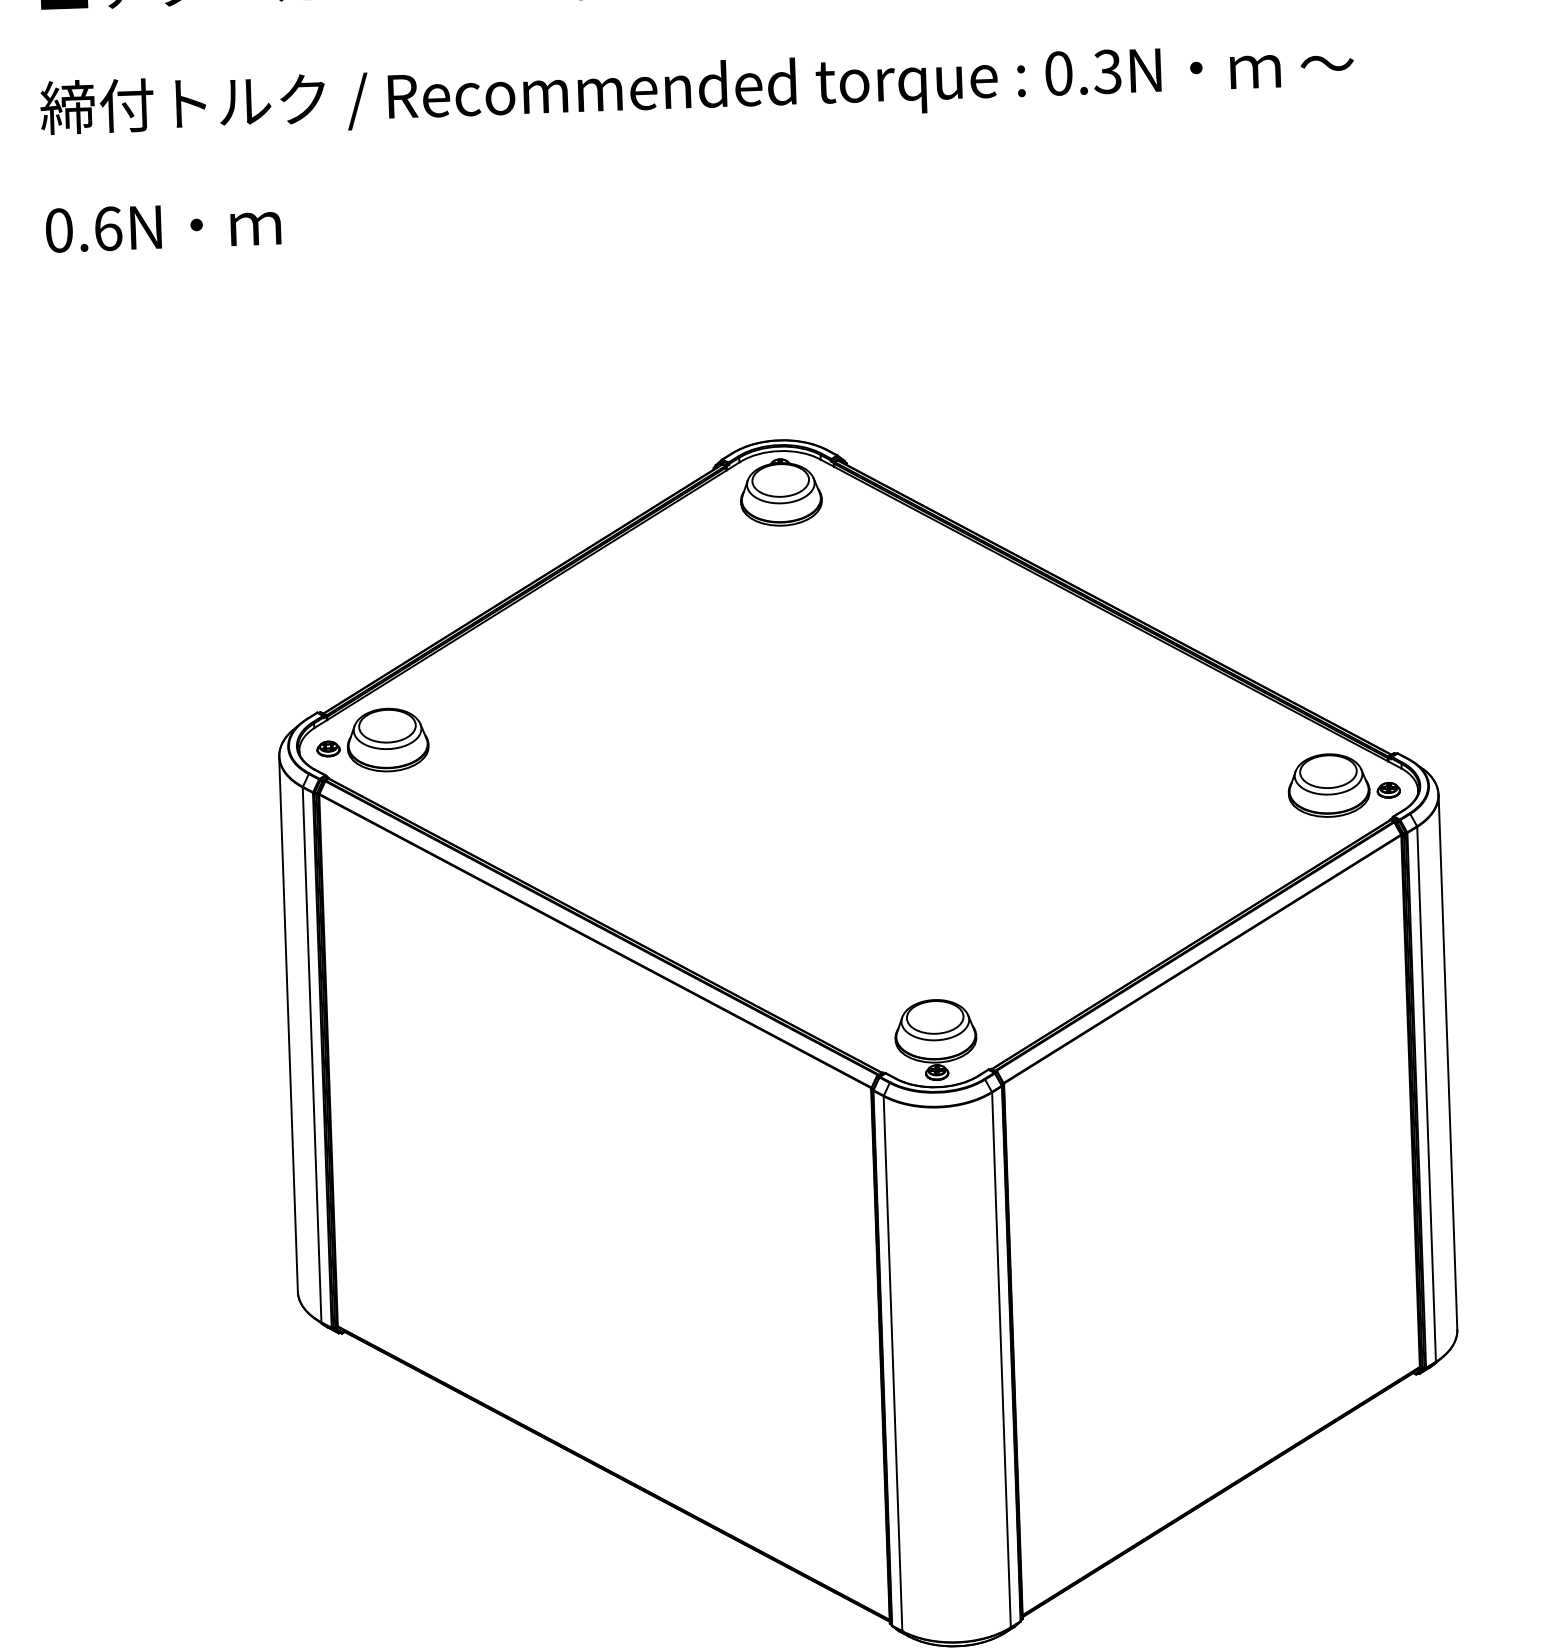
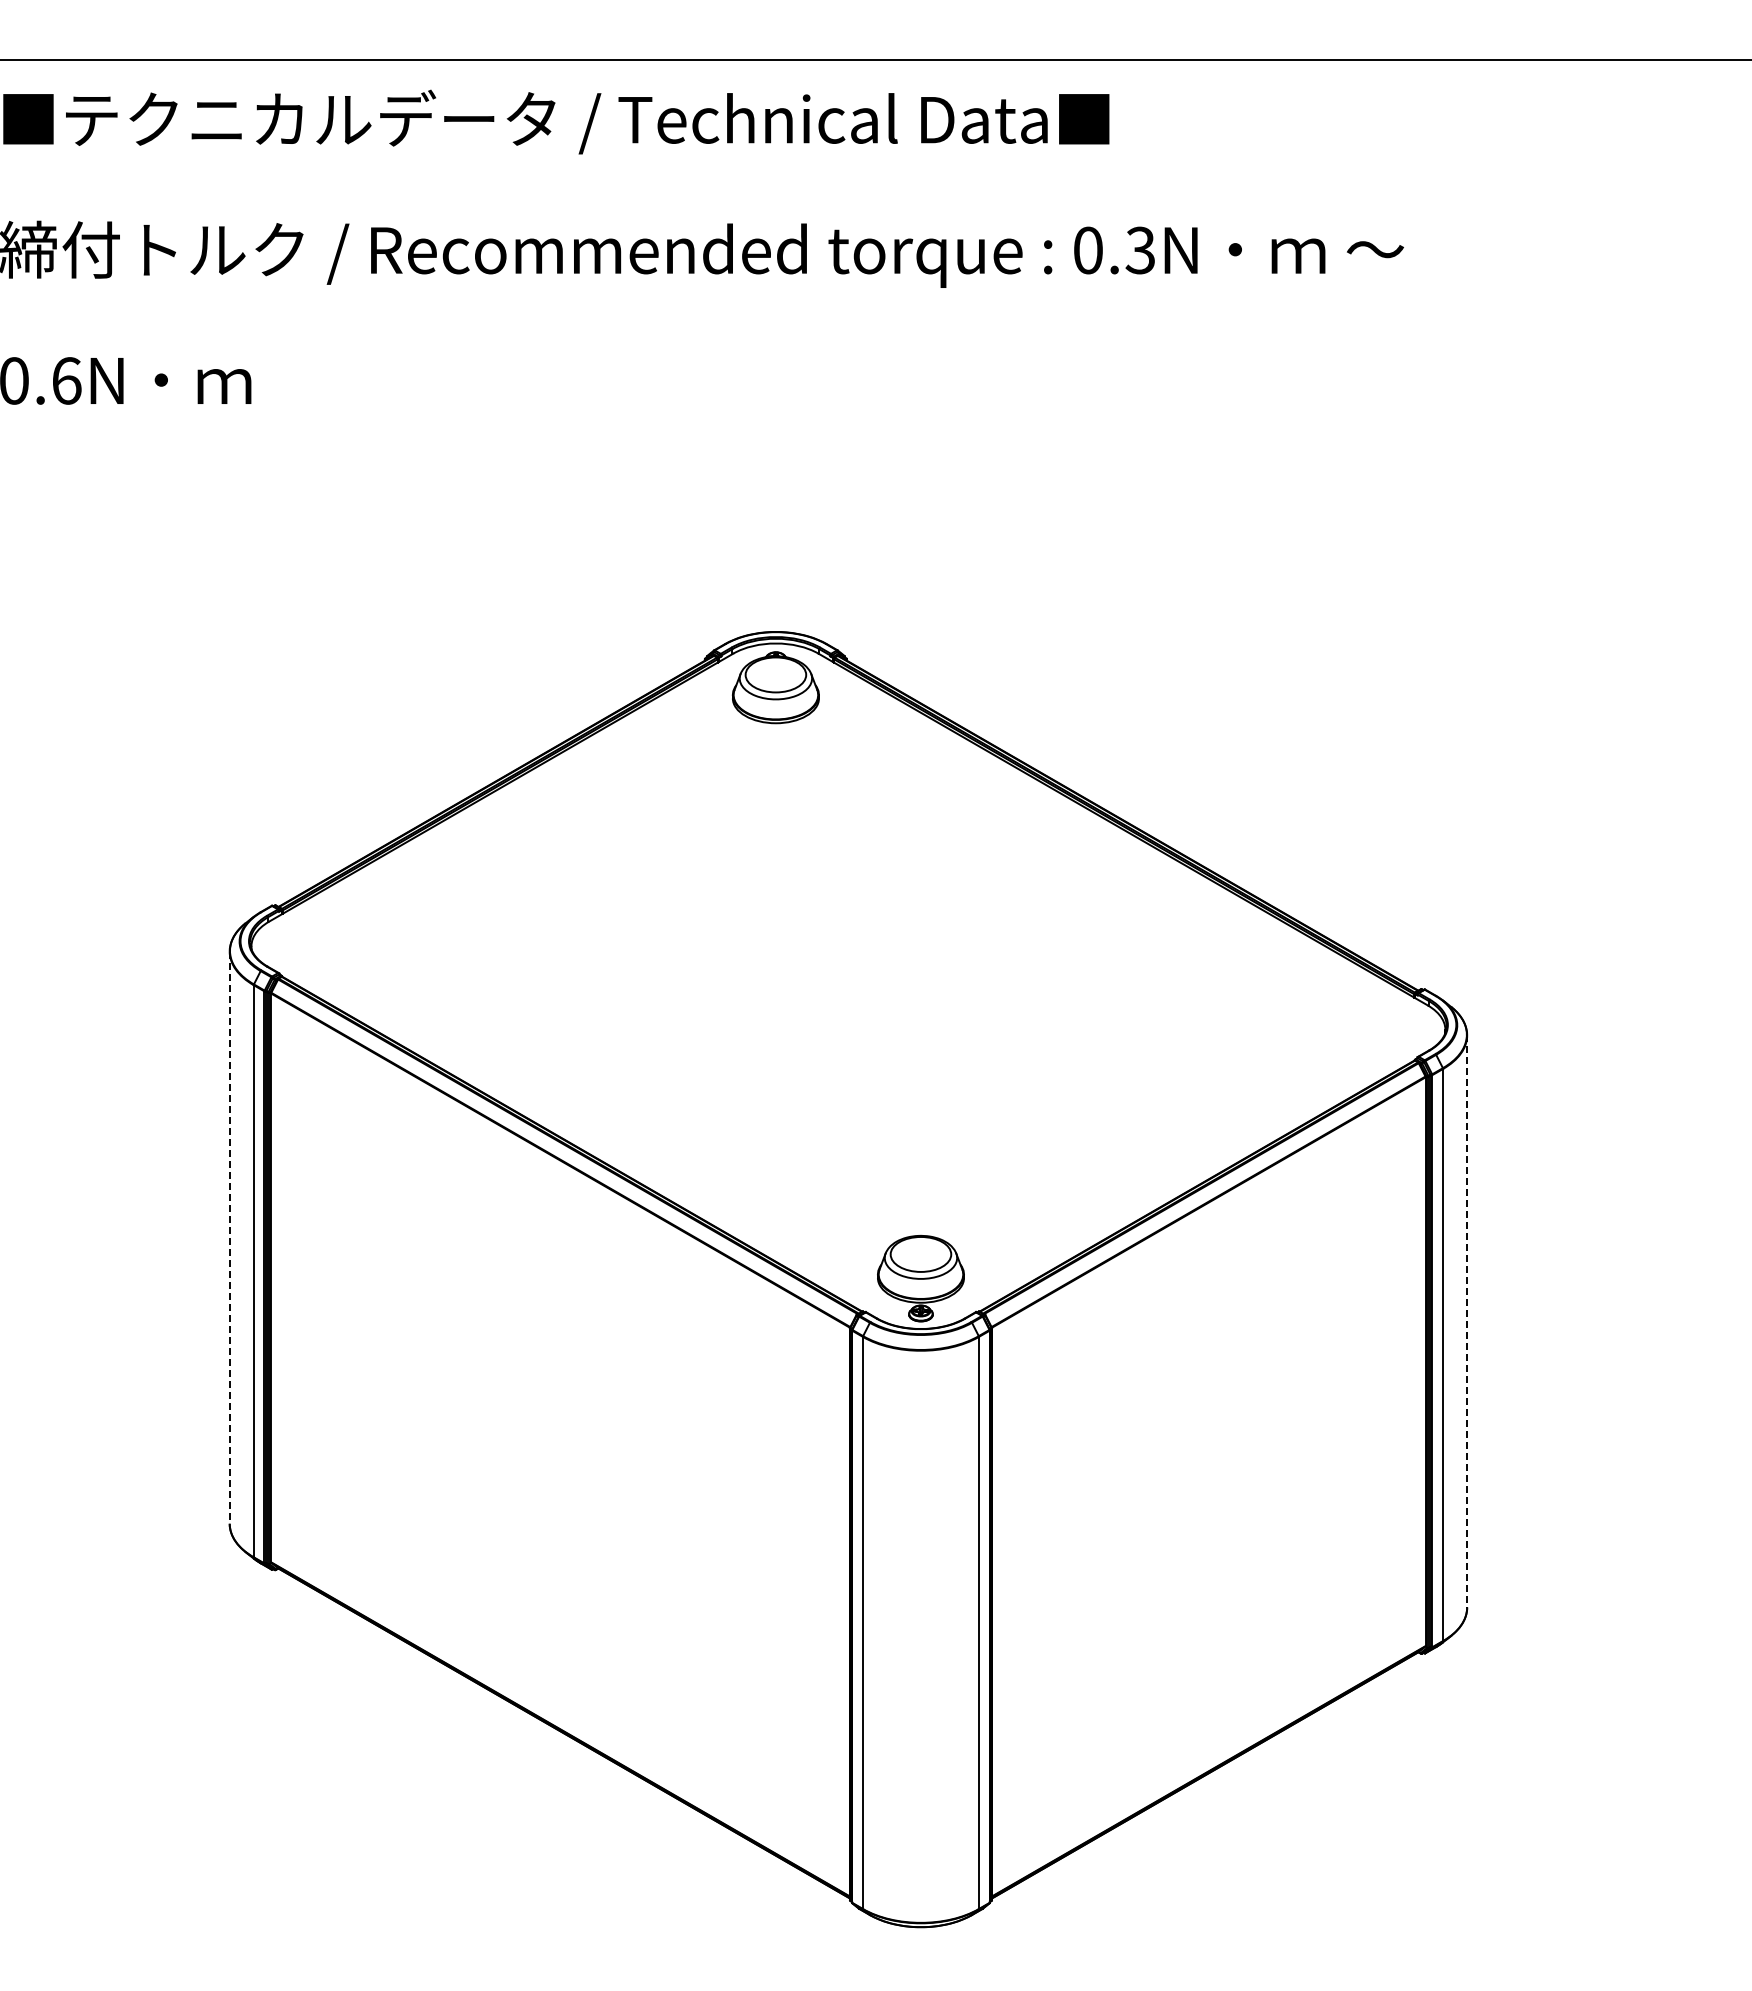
part: (372, 740) -> (329, 937), removed
part: (1344, 785) -> (1366, 1021), removed
line: (288, 1025) -> (229, 1238), solid -> dashed
line: (1448, 1062) -> (1467, 1321), solid -> dashed

